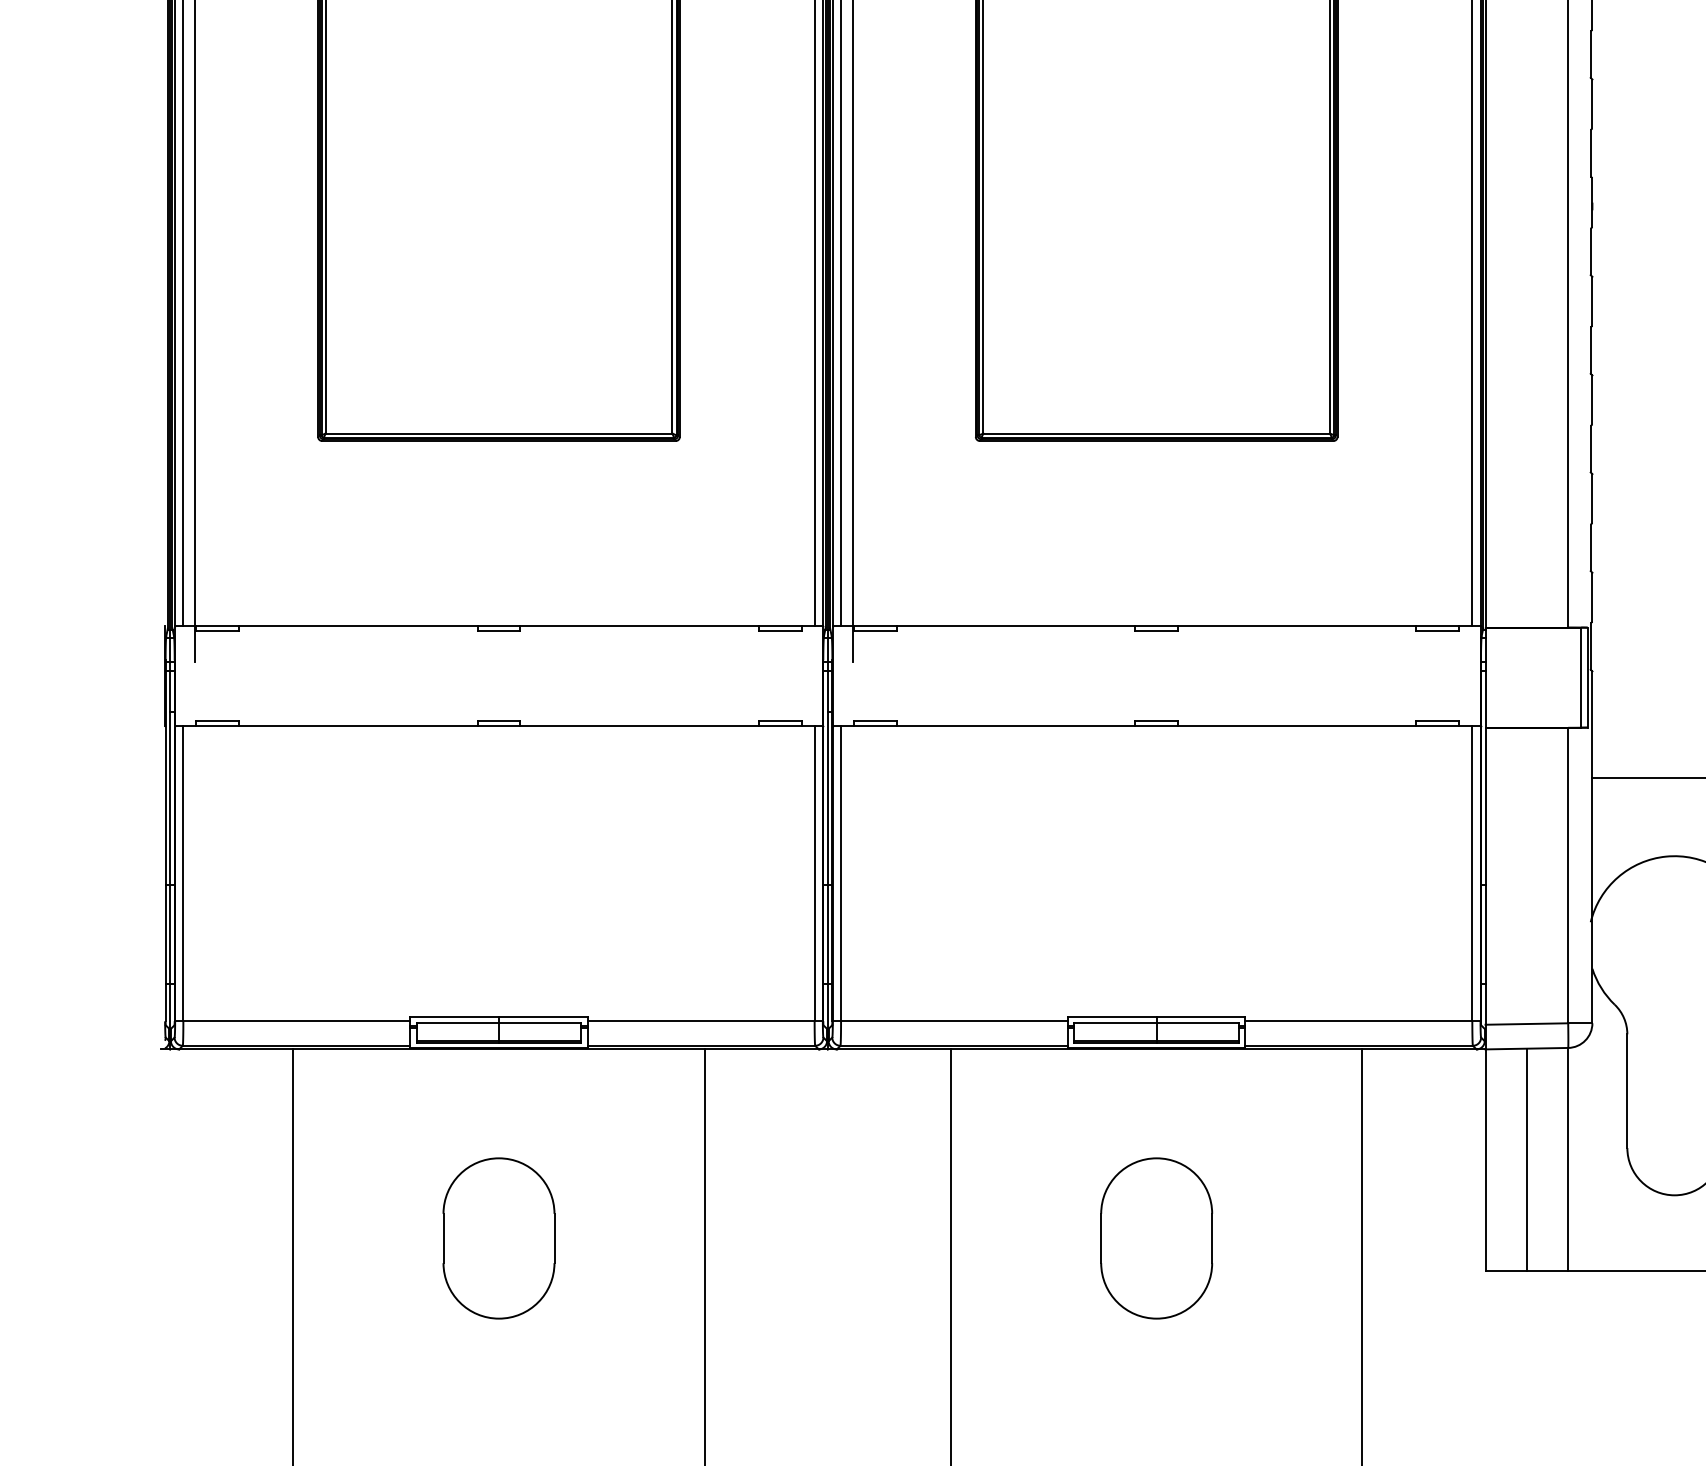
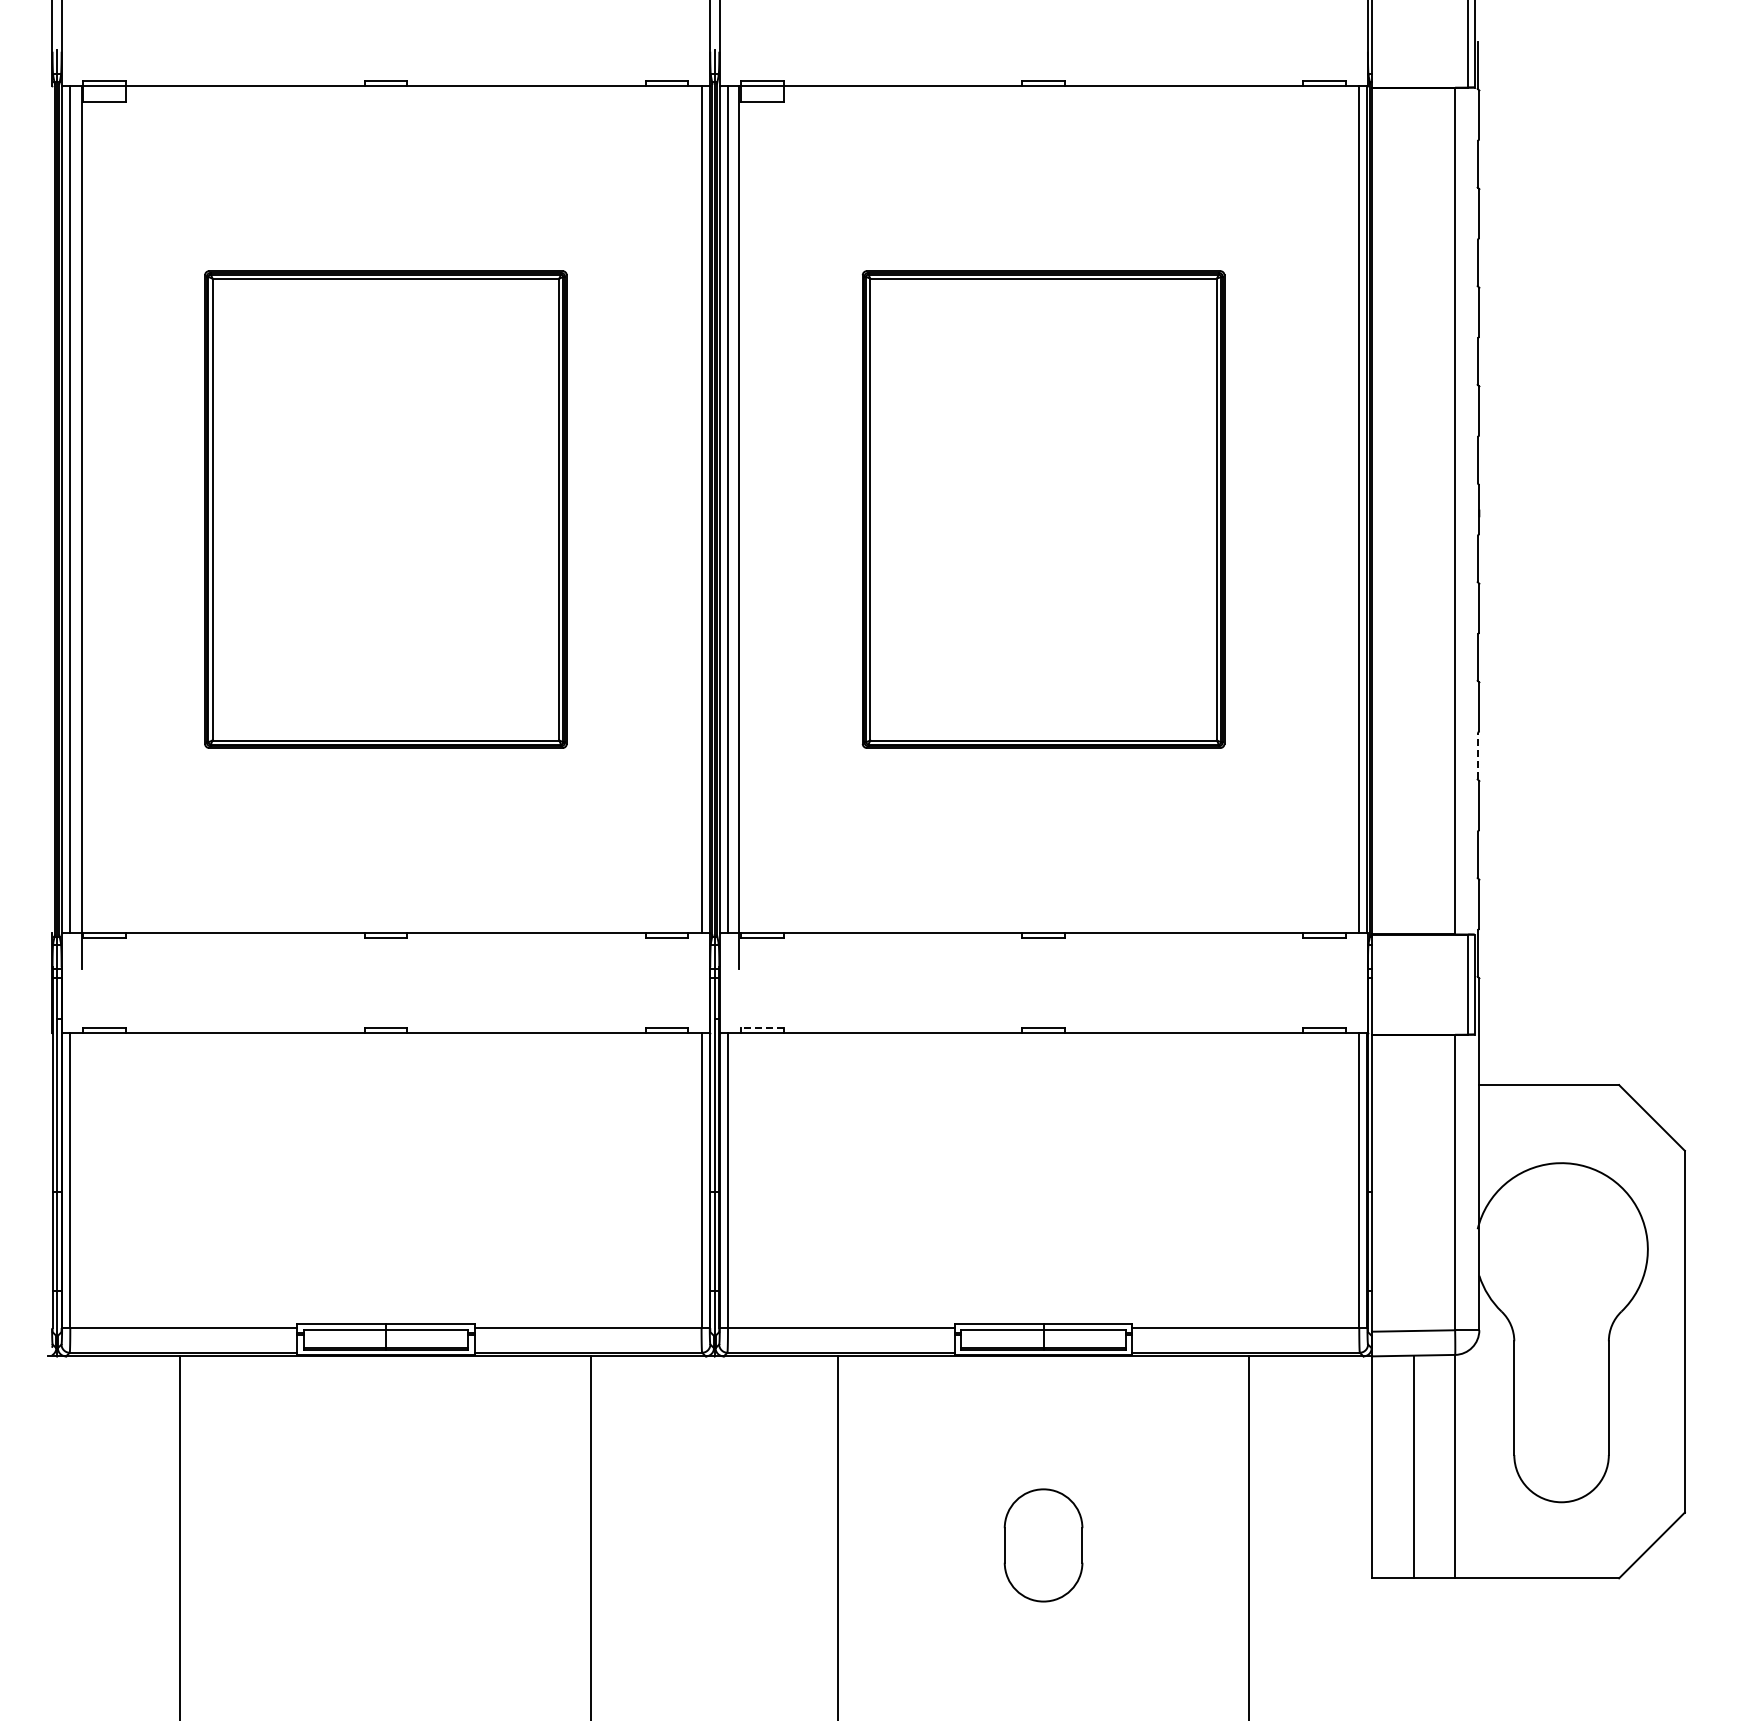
line: (1590, 448) -> (1477, 755), solid -> dashed
line: (874, 721) -> (761, 1028), solid -> dashed
part: (498, 1238) -> (385, 1545), removed
part: (1156, 1238) -> (1043, 1545), size x0.7

